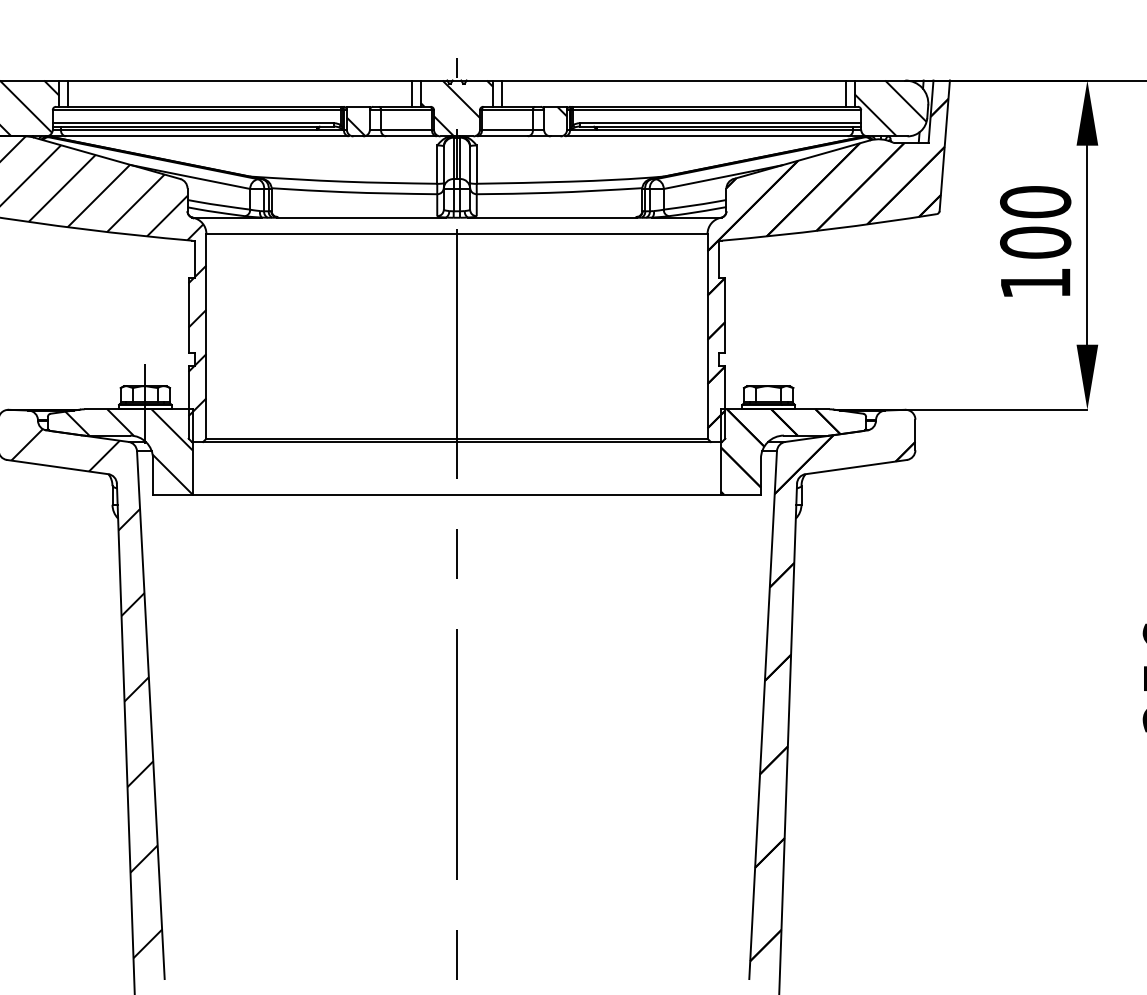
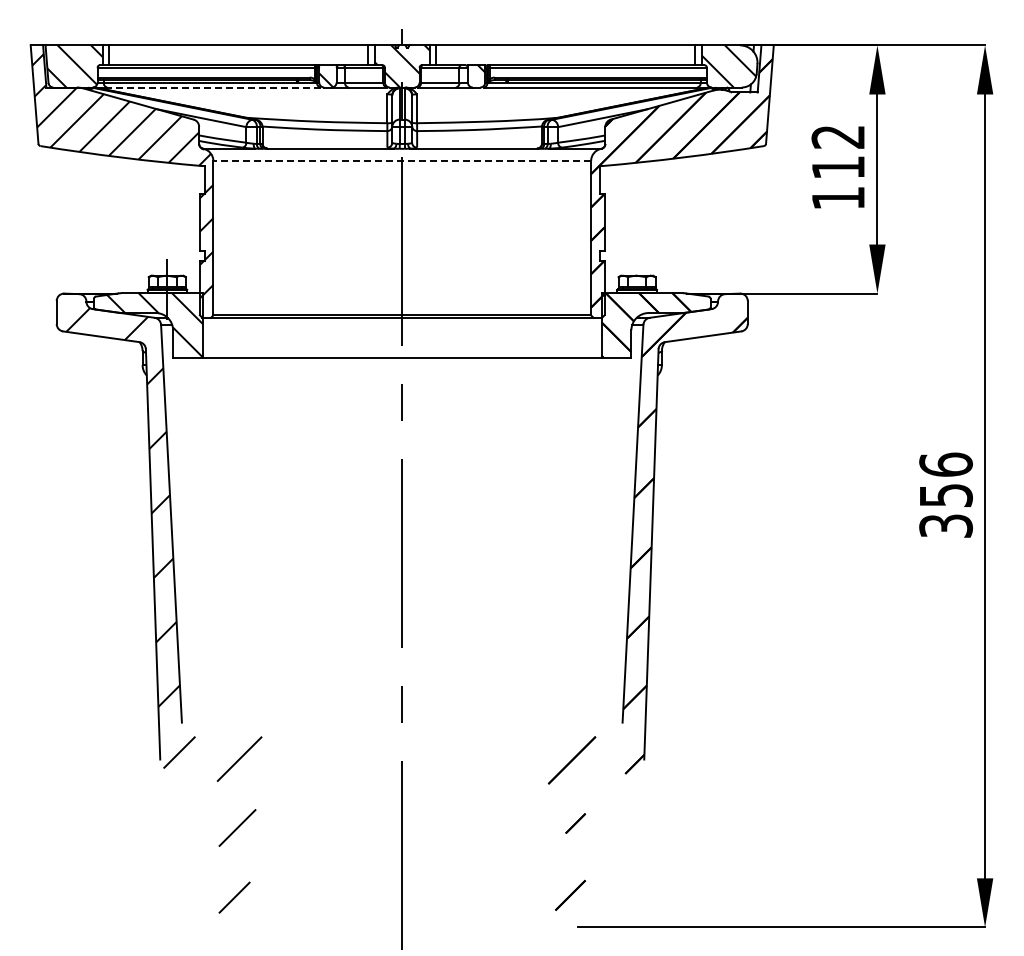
line: (206, 136) -> (213, 87), solid -> dashed
text: (1035, 222) -> (838, 152), 100 -> 112
line: (457, 234) -> (402, 161), solid -> dashed

